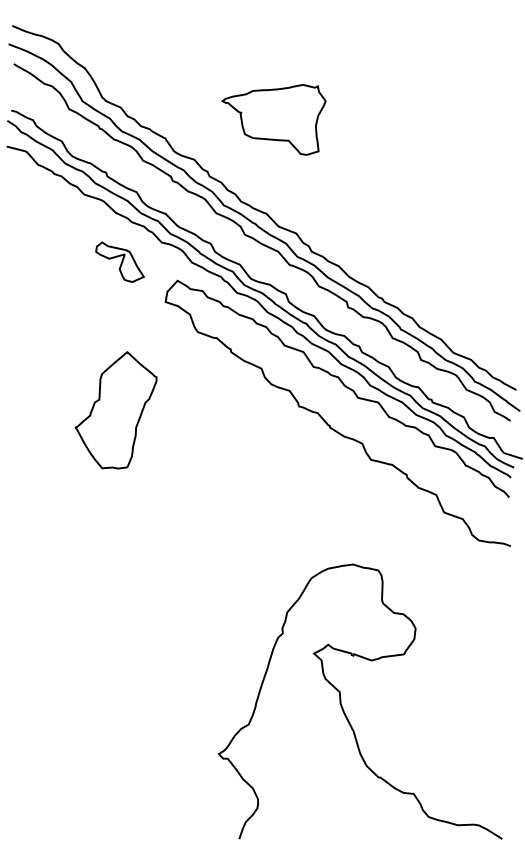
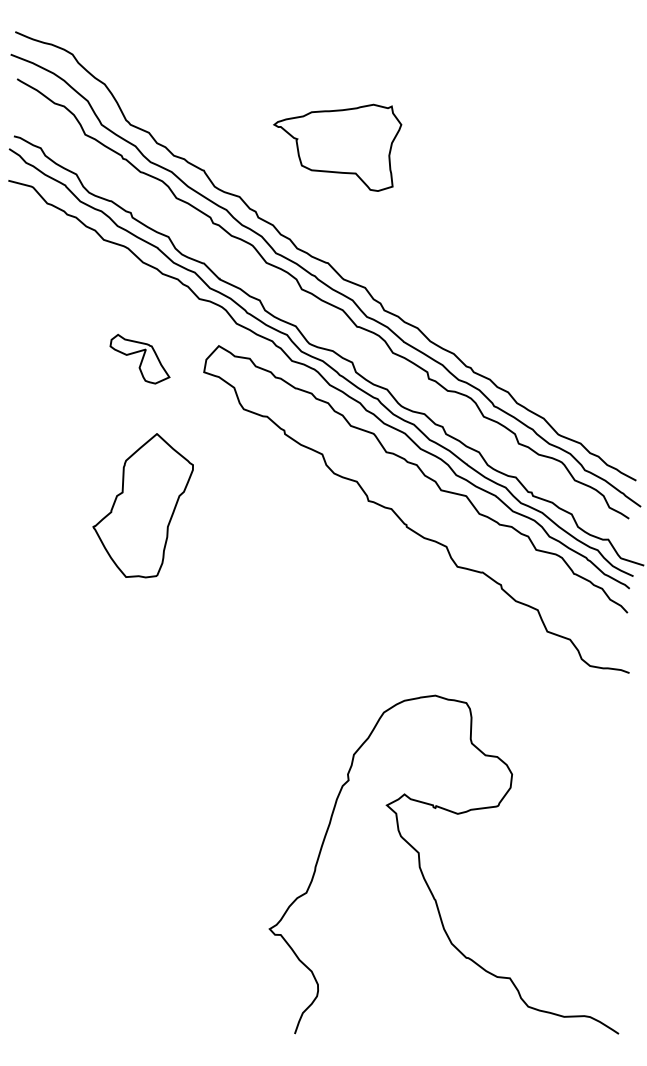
part: (119, 261) -> (139, 358), moved

